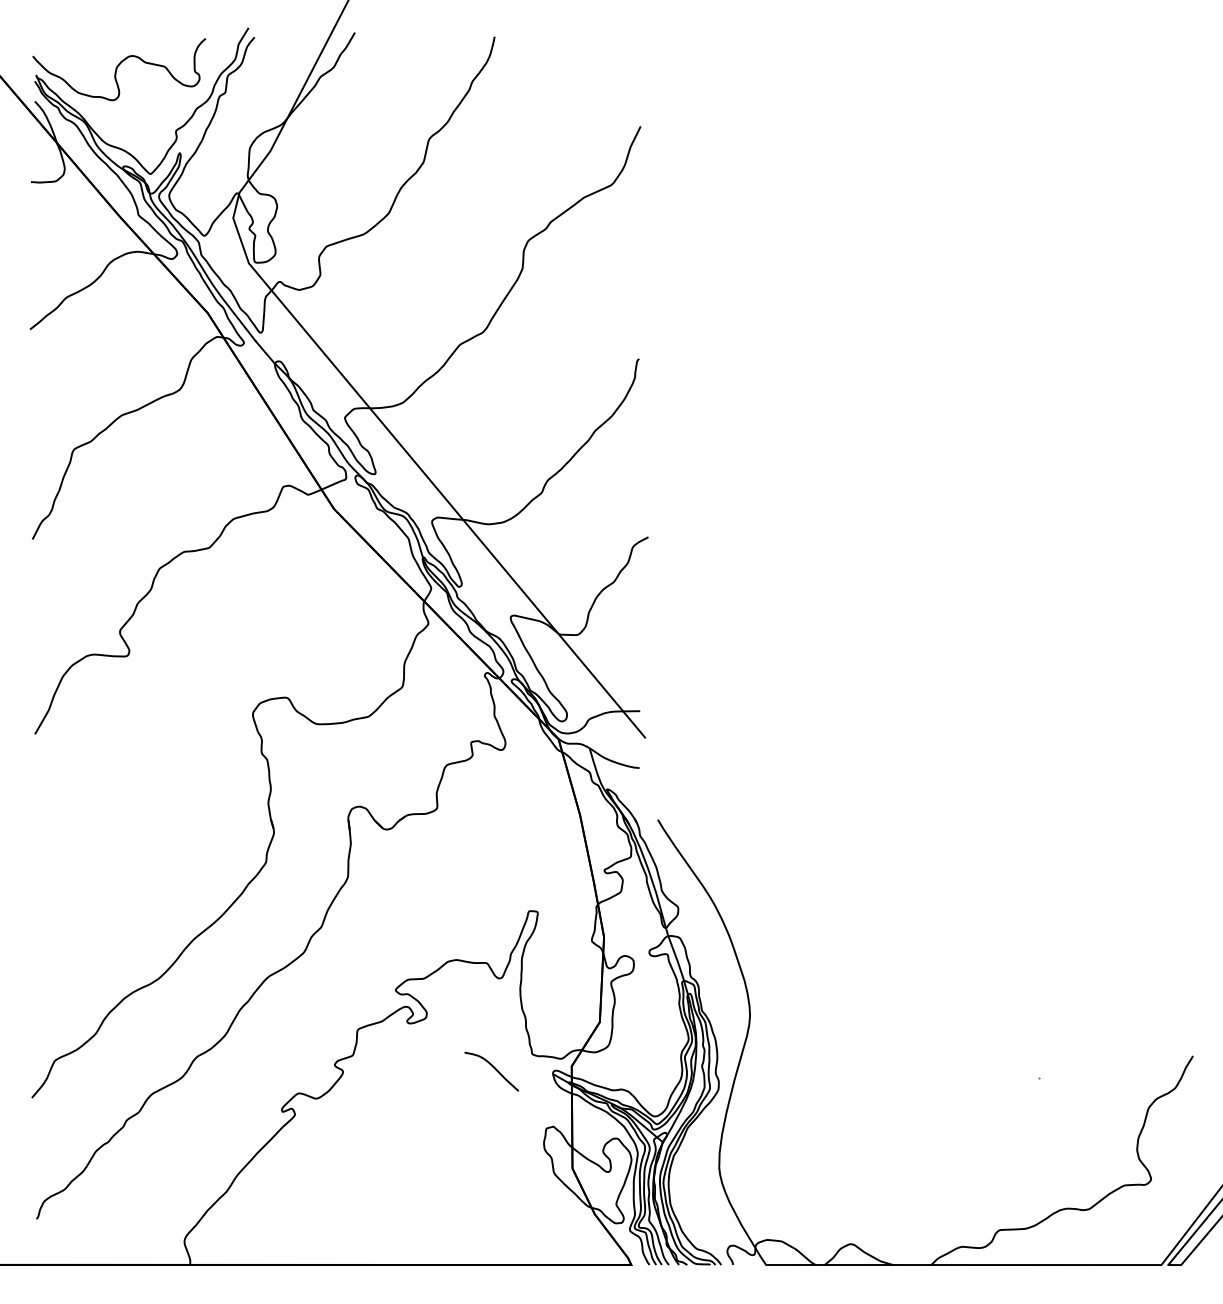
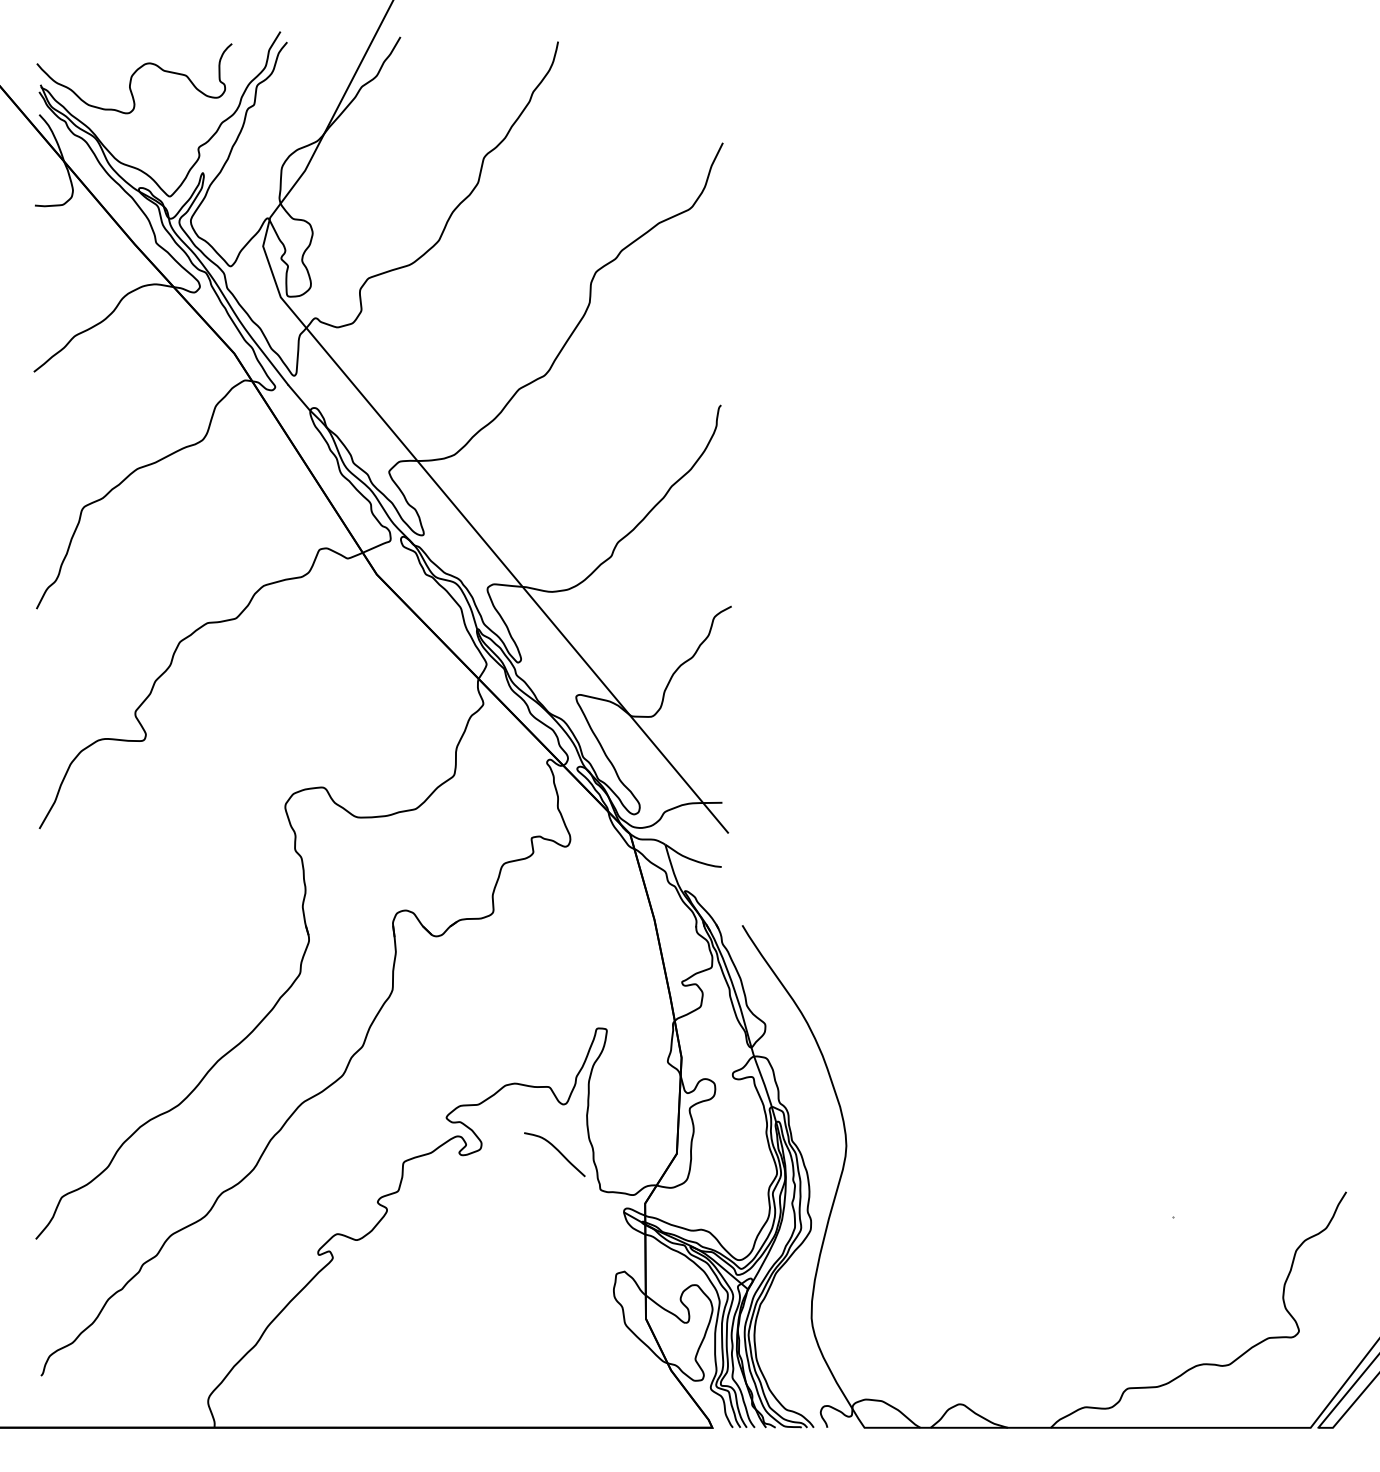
curve: (494, 1068) -> (557, 1151), moved

